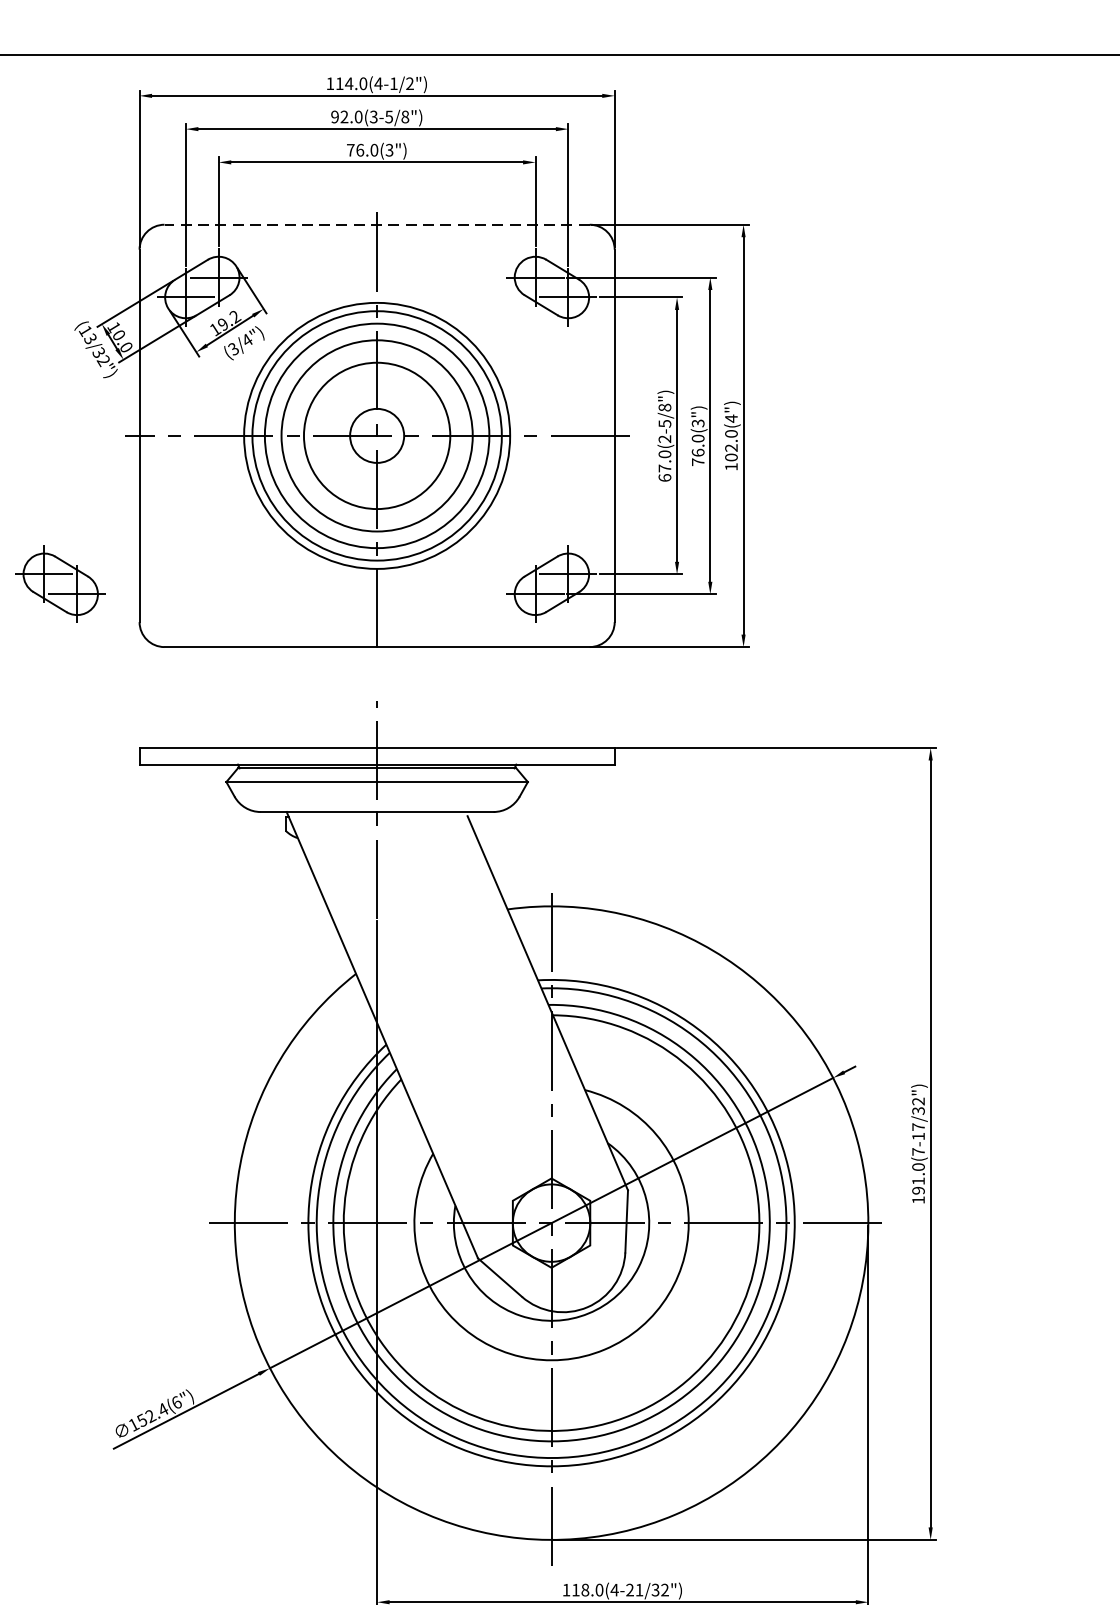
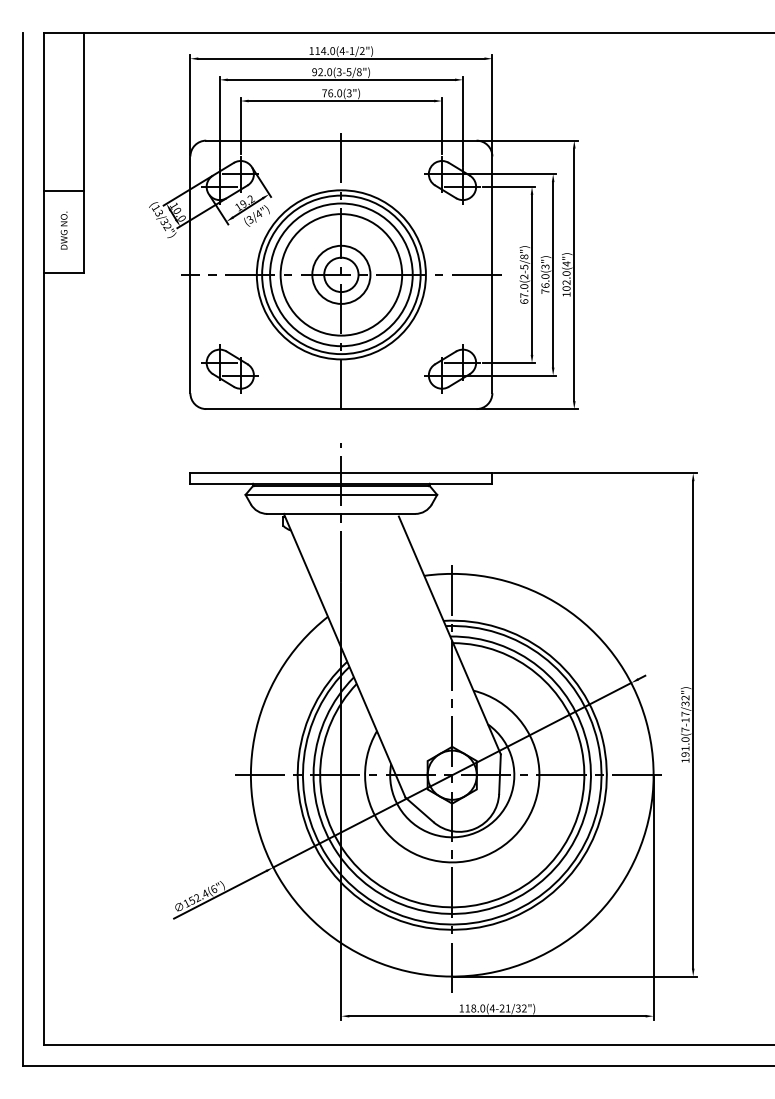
line: (375, 224) -> (340, 140), dashed -> solid
circle: (377, 435) -> (341, 274), size x0.62
part: (59, 583) -> (229, 368), moved

